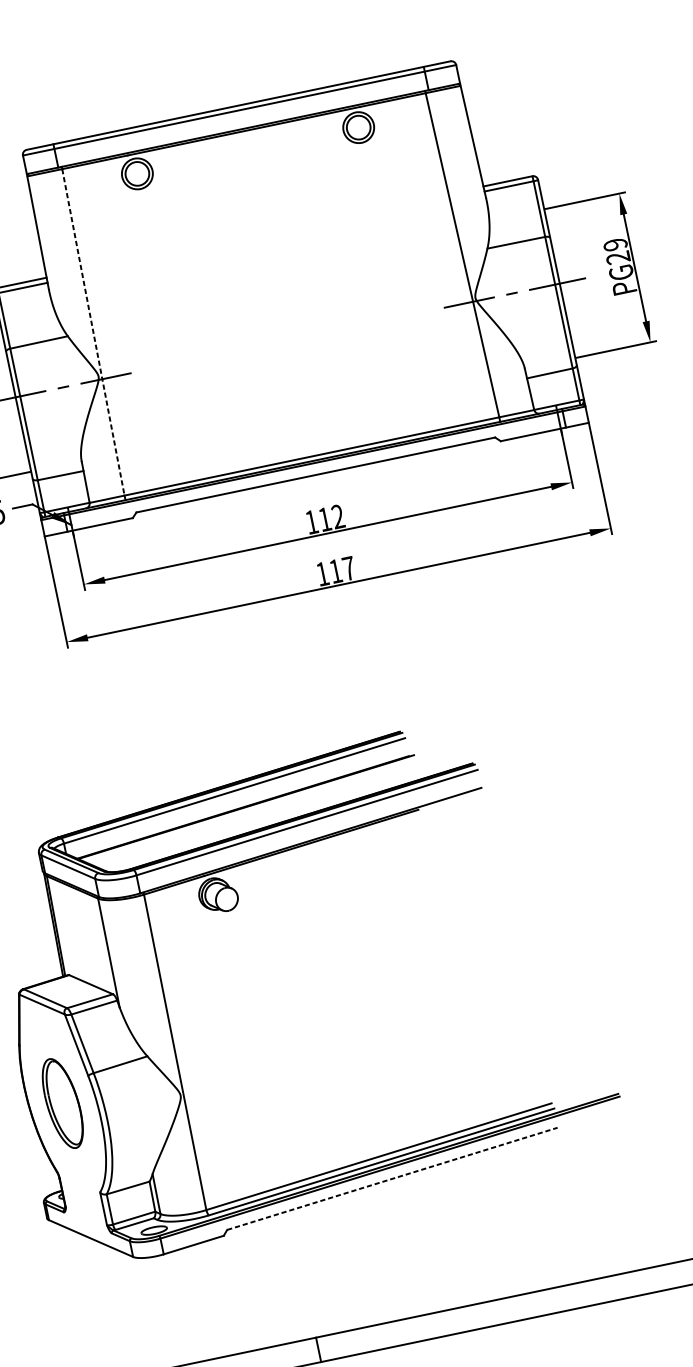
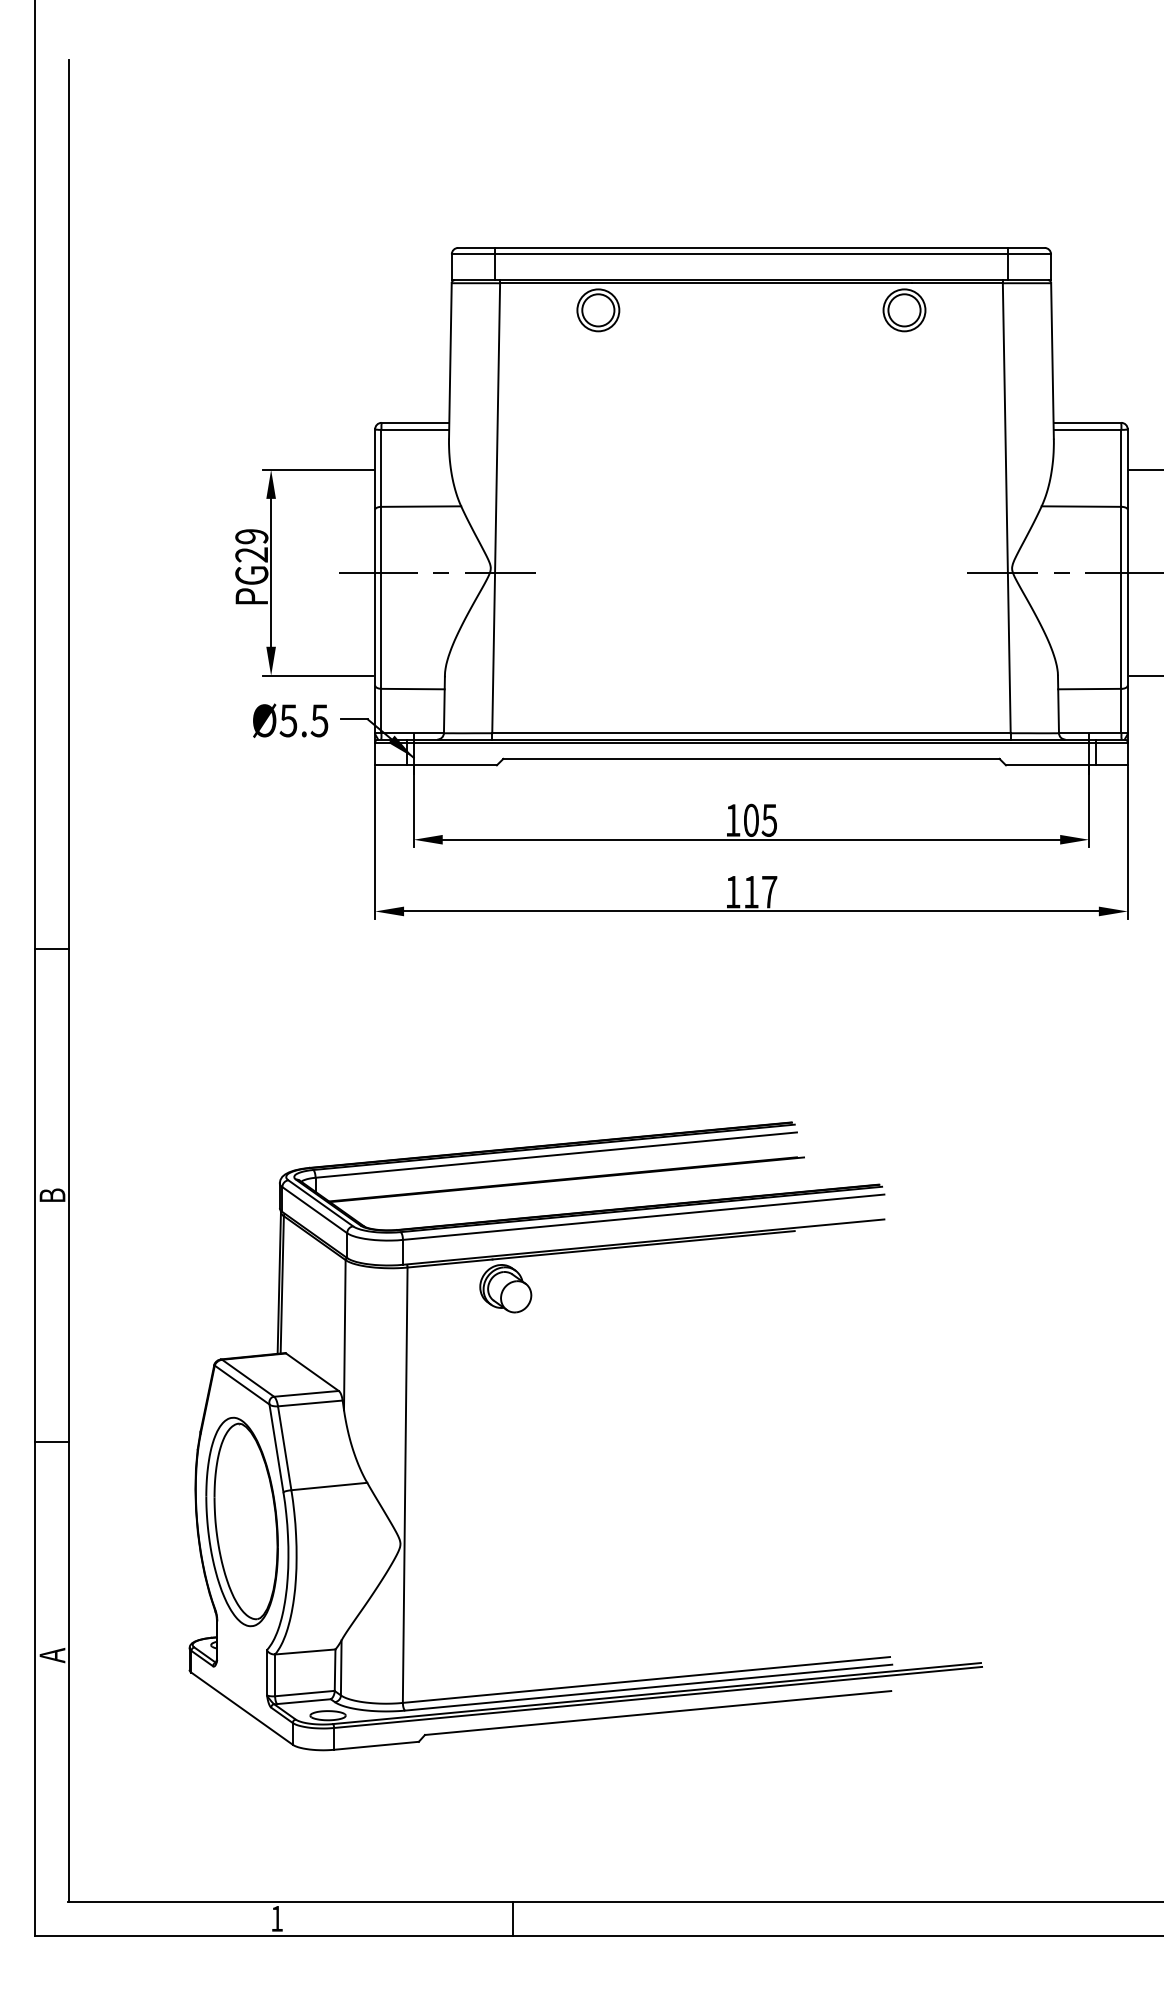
line: (93, 332) -> (496, 508), dashed -> solid
text: (331, 517) -> (760, 819), 112 -> 105
part: (62, 1103) -> (241, 1521), size x1.67
line: (392, 1178) -> (658, 1712), dashed -> solid

